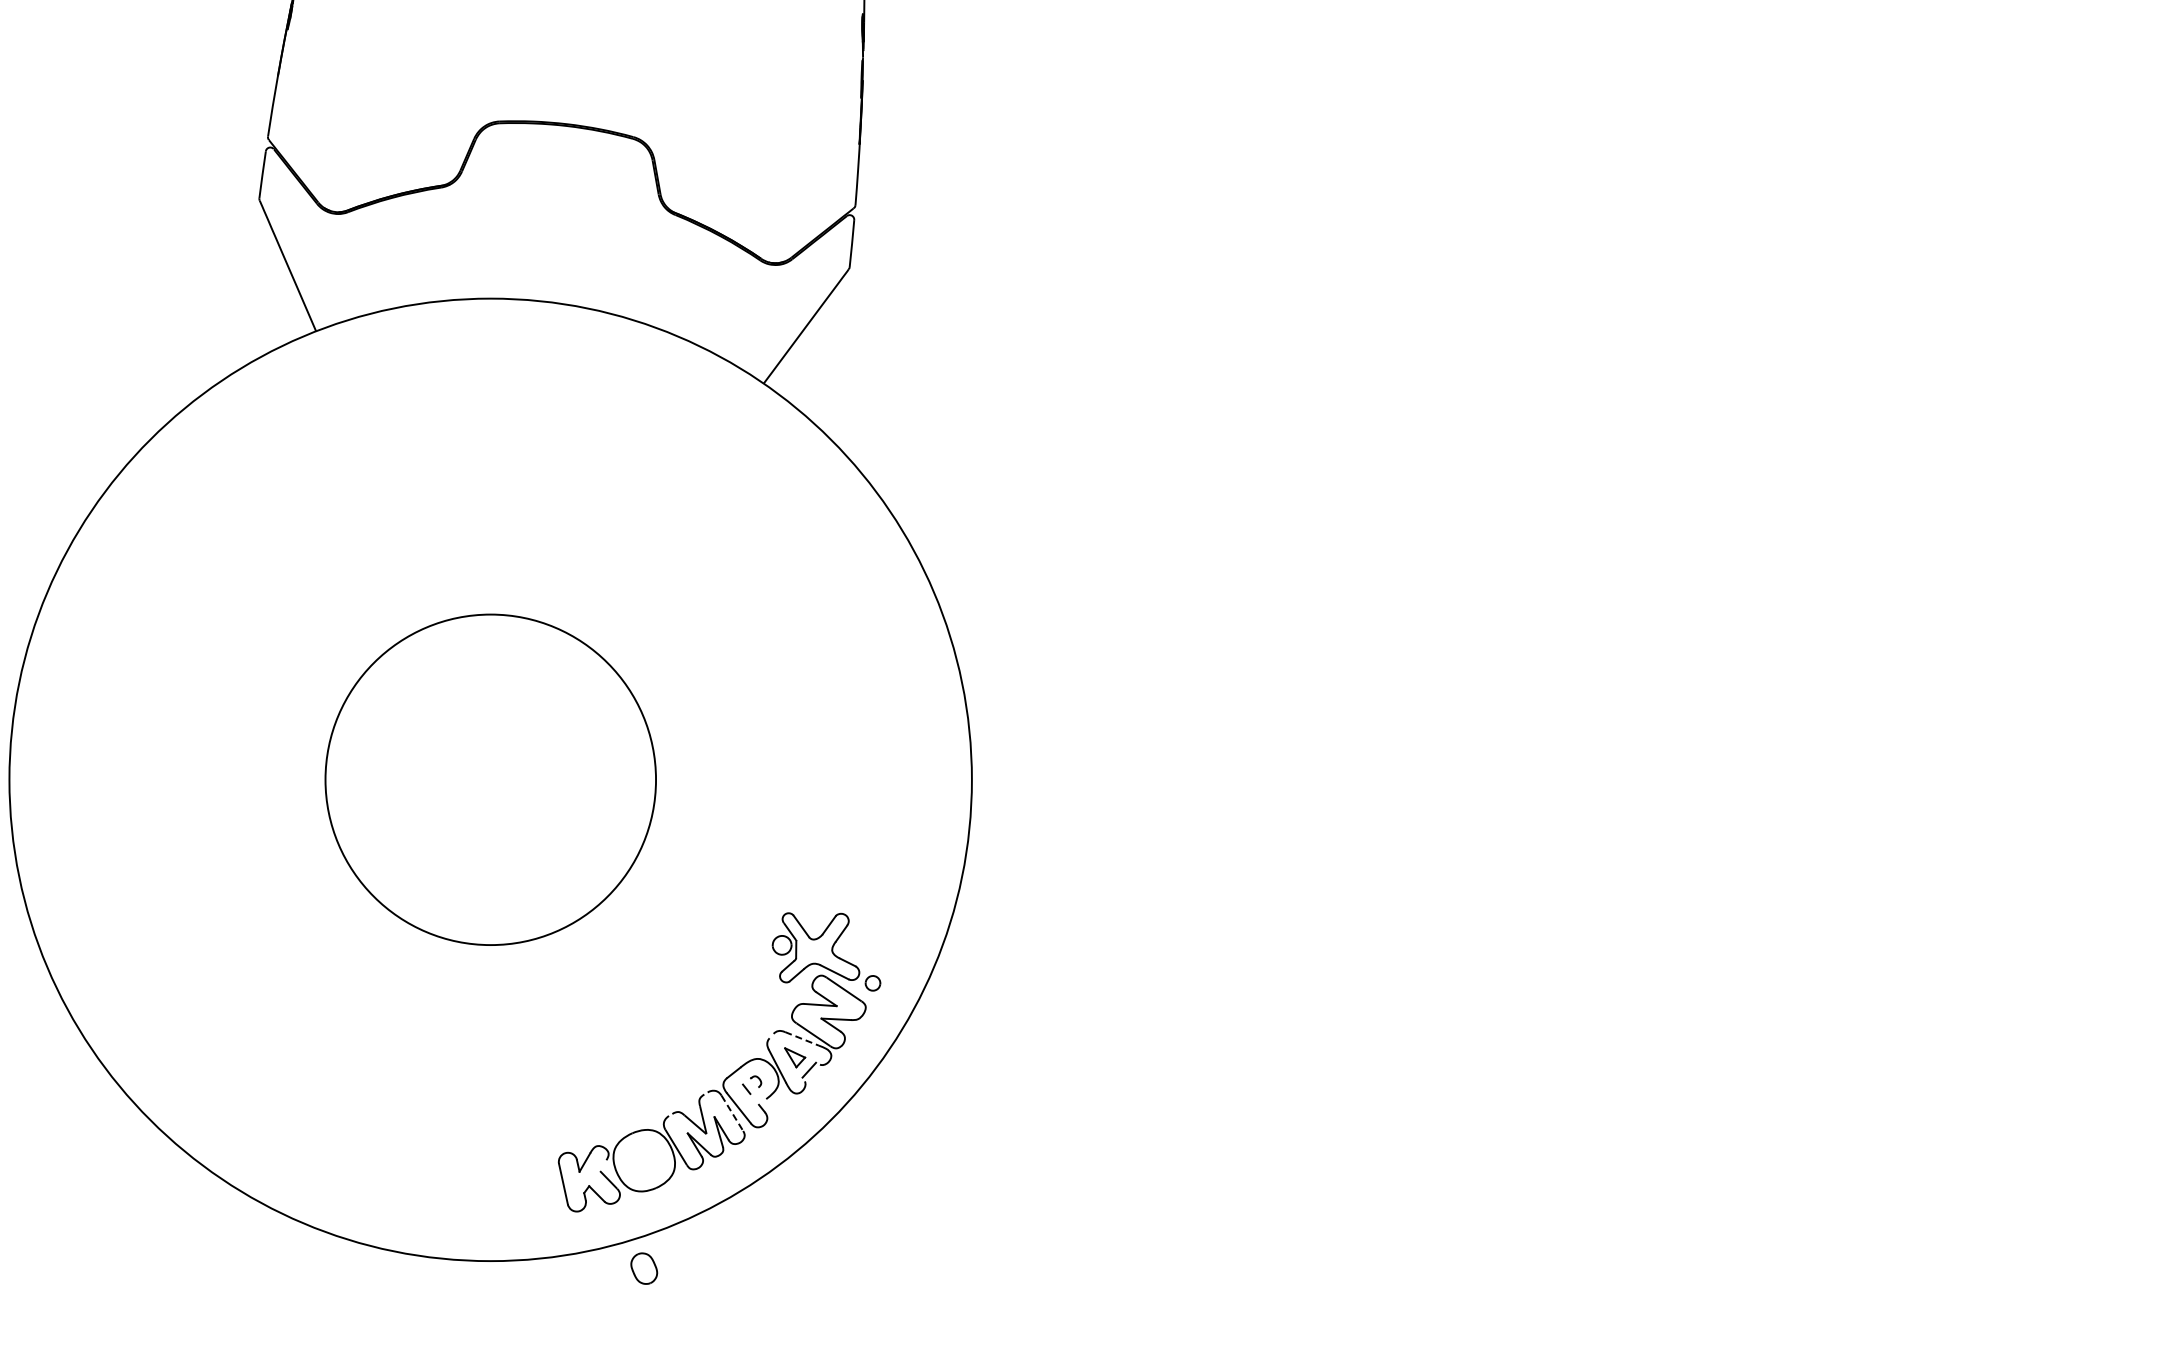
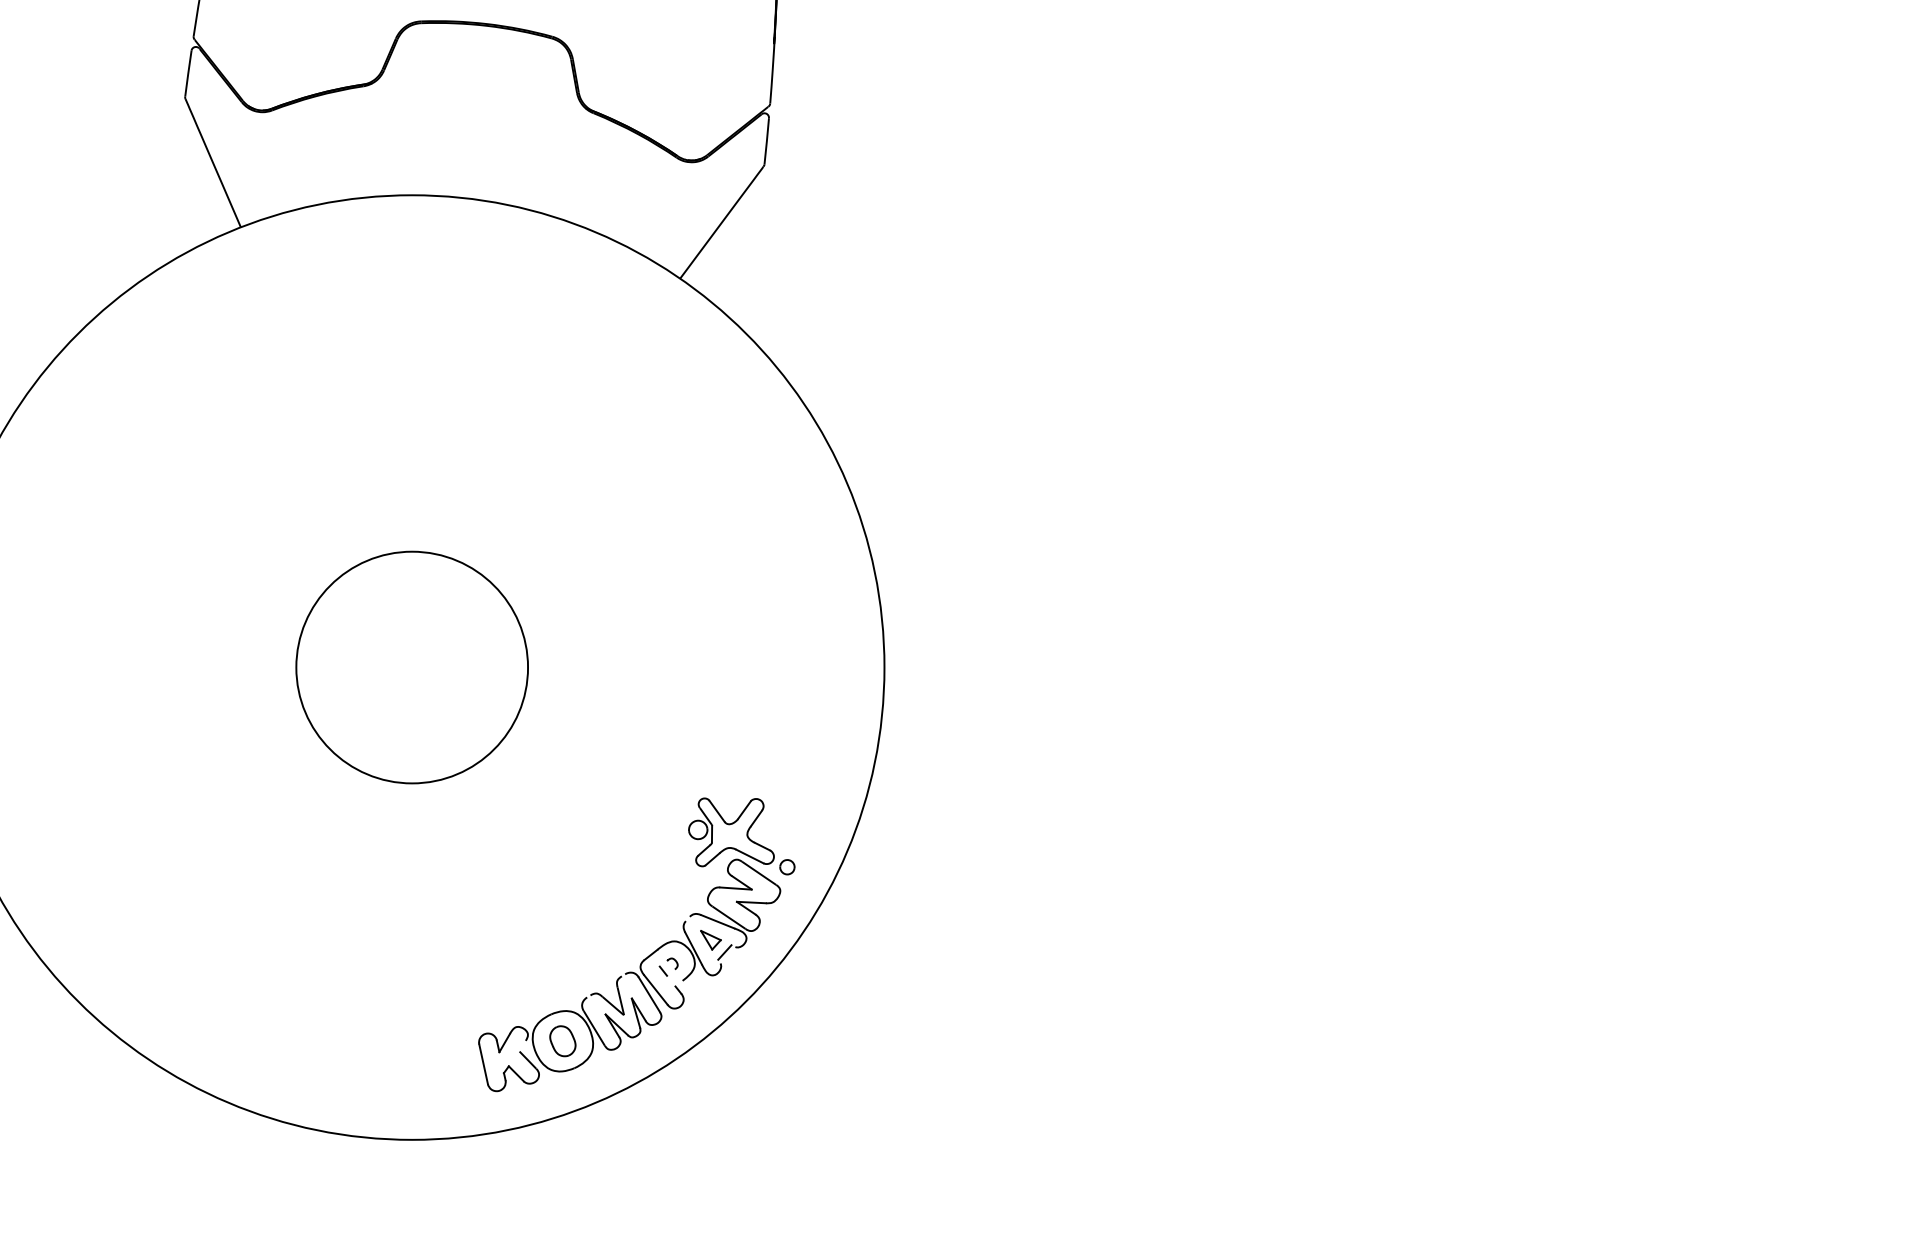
circle: (490, 779) -> (412, 667), size x0.71
line: (802, 1039) -> (718, 922), dashed -> solid
line: (732, 1113) -> (649, 994), dashed -> solid
part: (644, 1268) -> (563, 1041), moved

